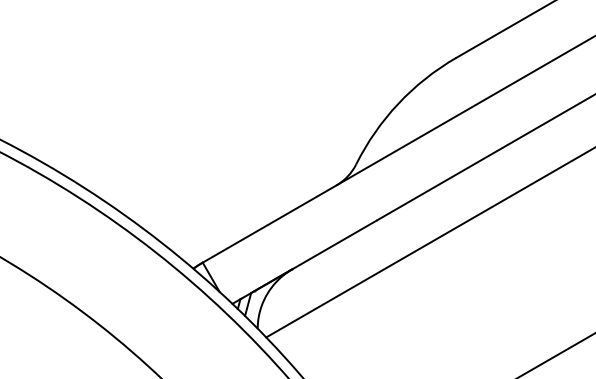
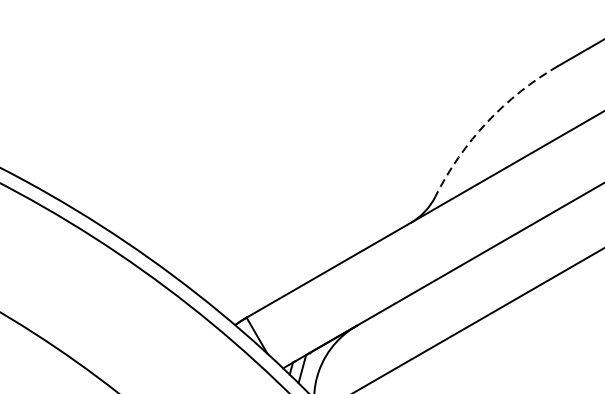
arc: (398, 103) -> (487, 122), solid -> dashed

